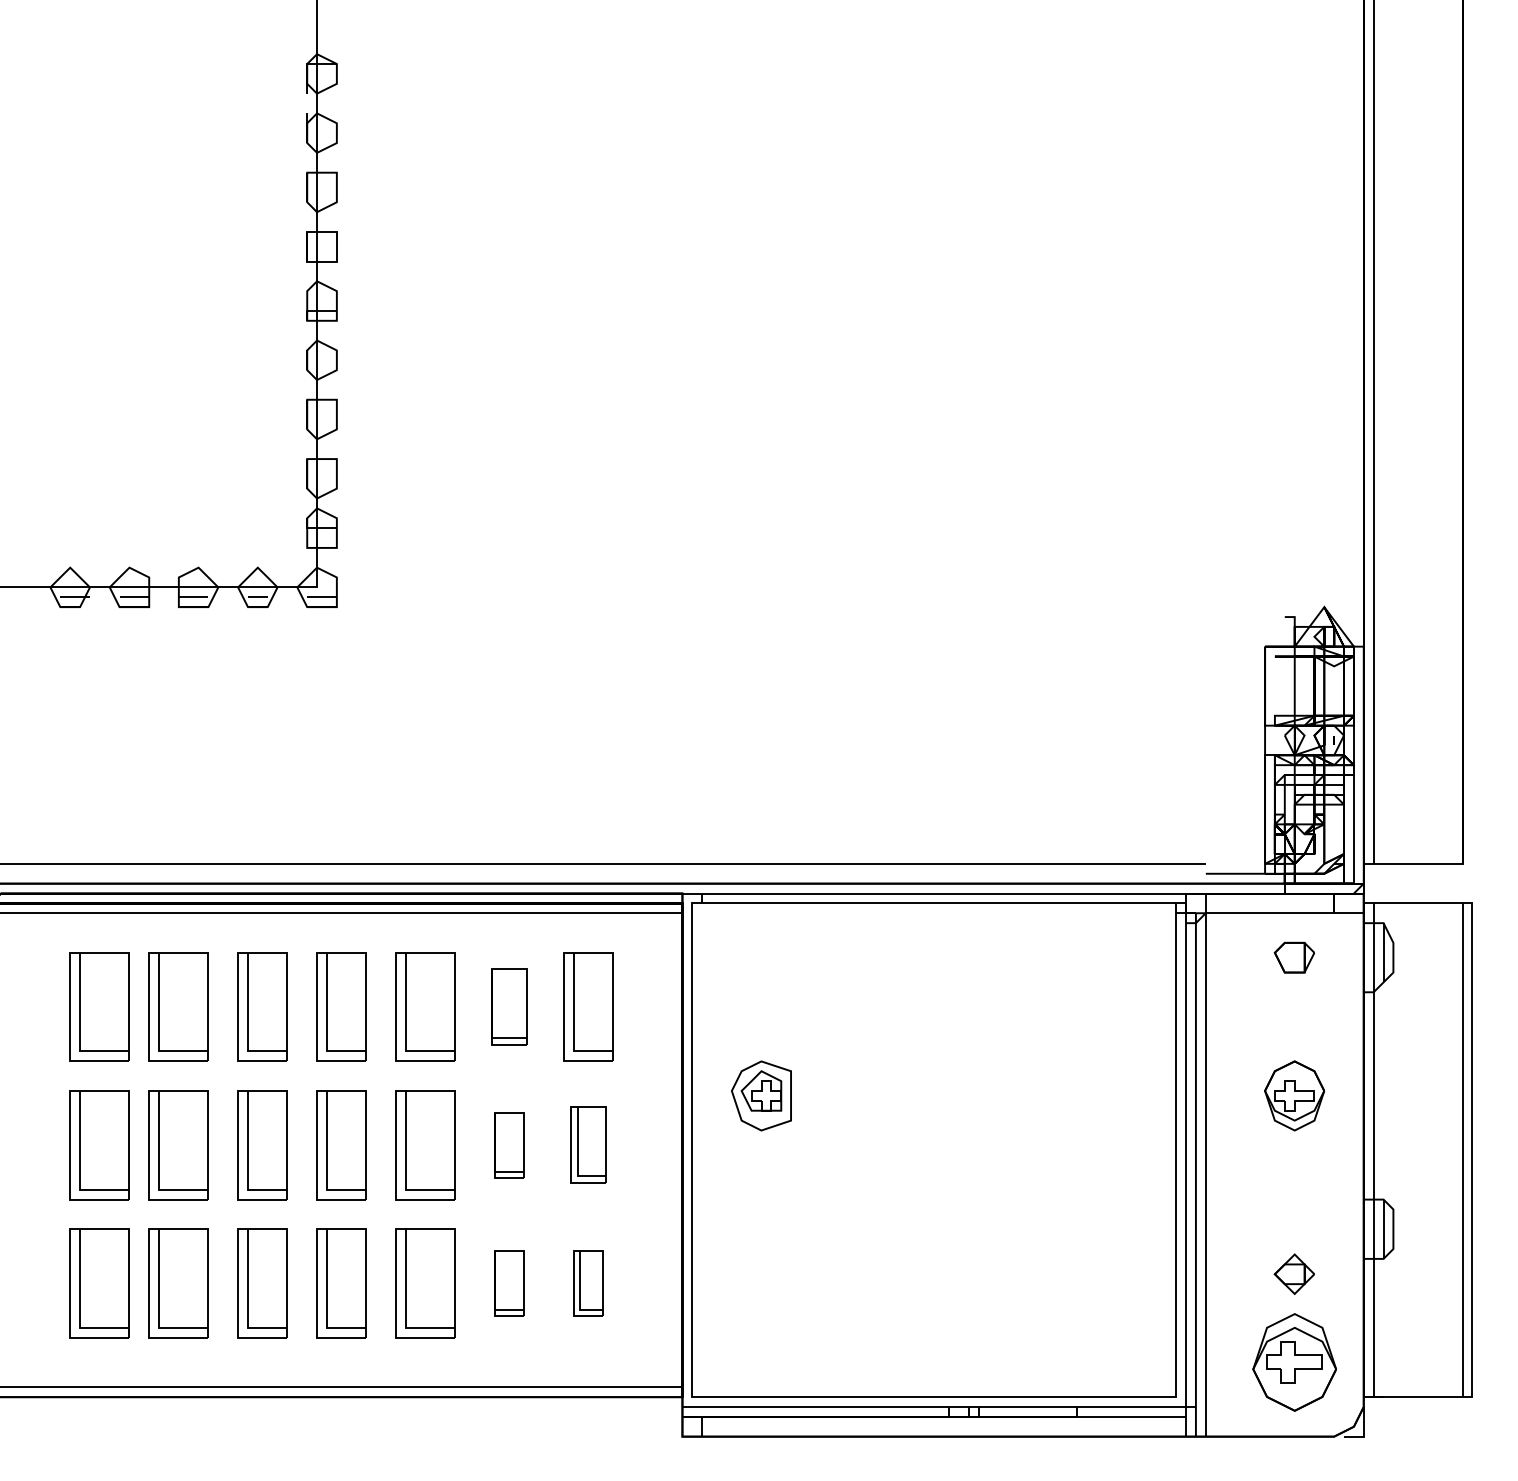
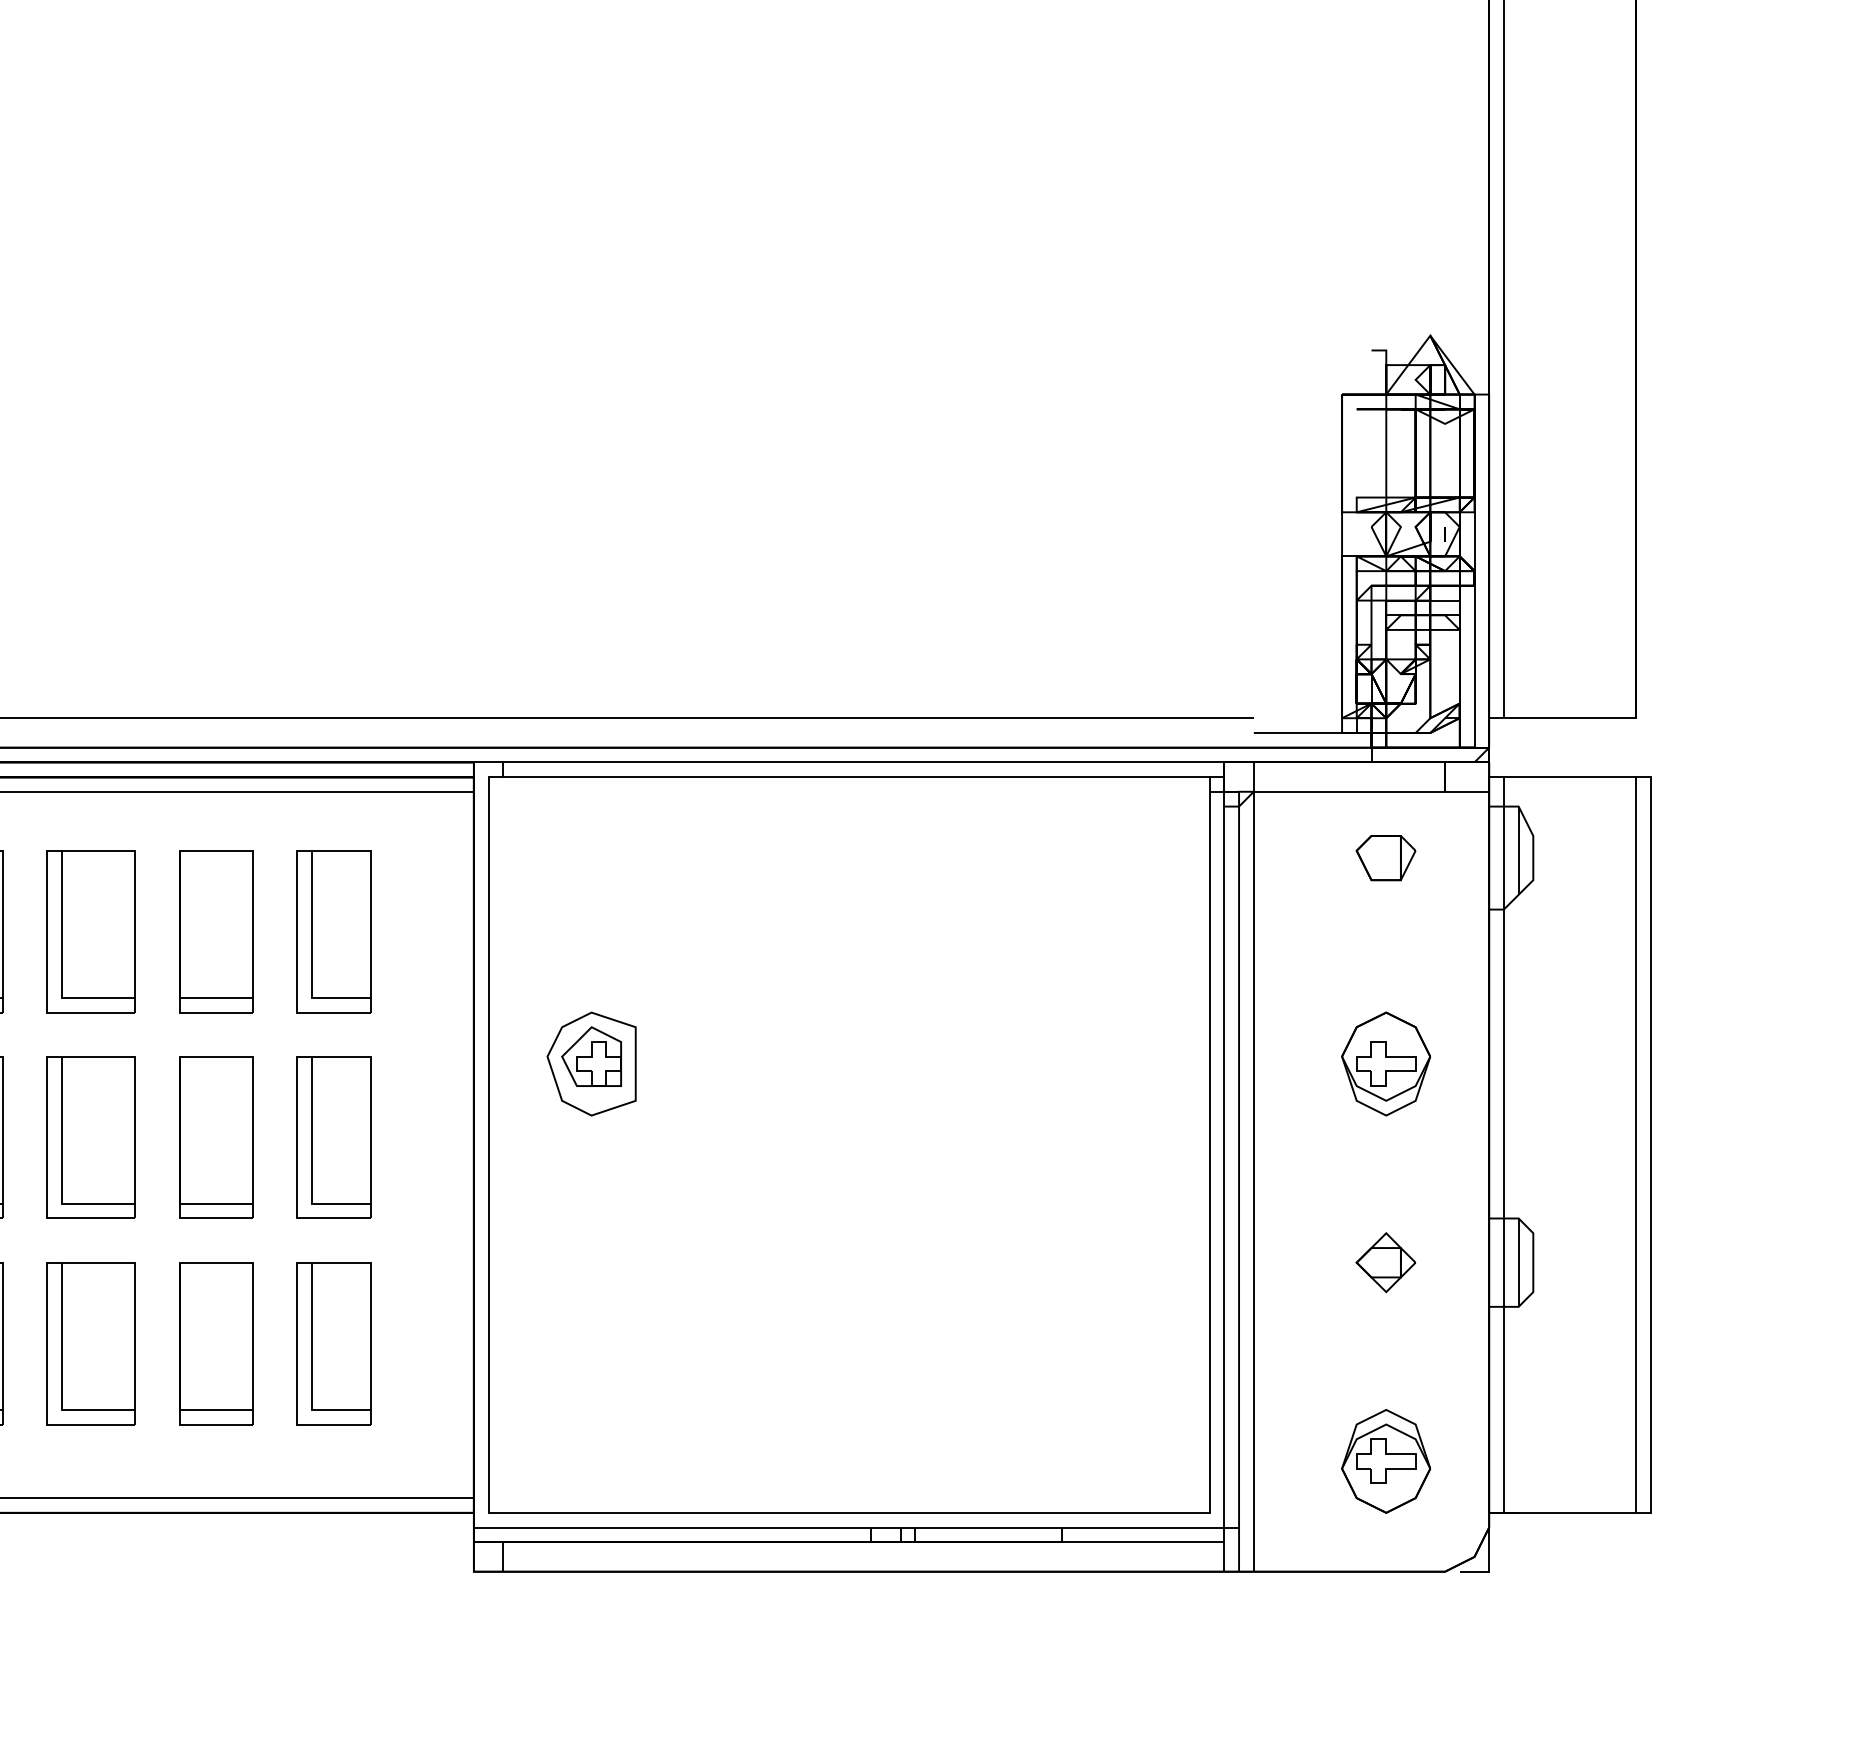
part: (509, 1006) -> (216, 930), size x1.43
part: (509, 1145) -> (216, 1137), size x1.67
part: (588, 1145) -> (333, 1137), size x1.43
part: (1293, 1273) -> (1384, 1261), moved
part: (509, 1283) -> (216, 1343), size x1.67
part: (588, 1283) -> (333, 1343), size x1.67
part: (1294, 1362) -> (1385, 1461), size x0.71

